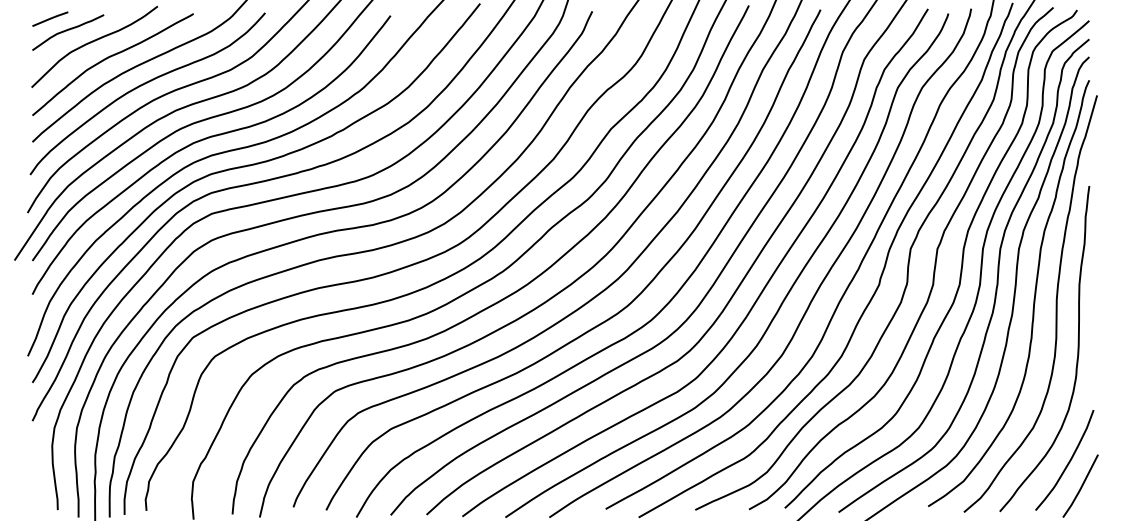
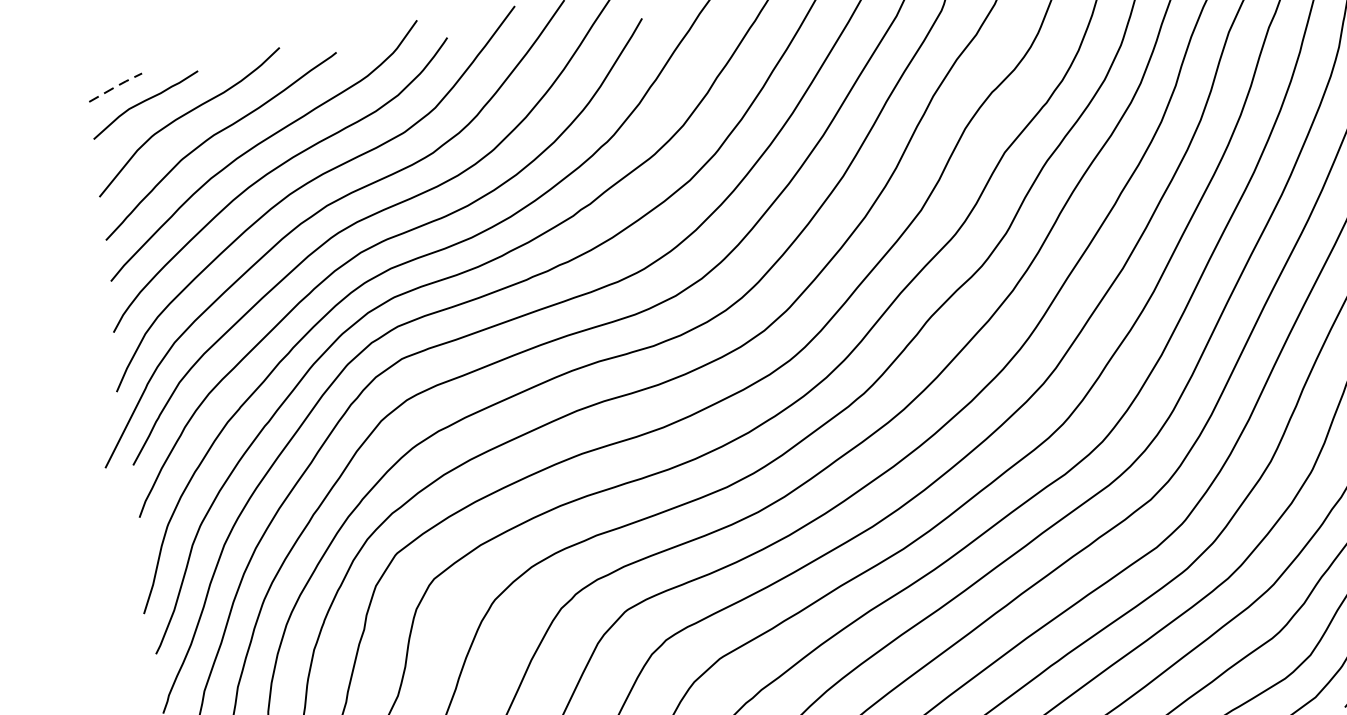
line: (50, 18) -> (115, 86), solid -> dashed

